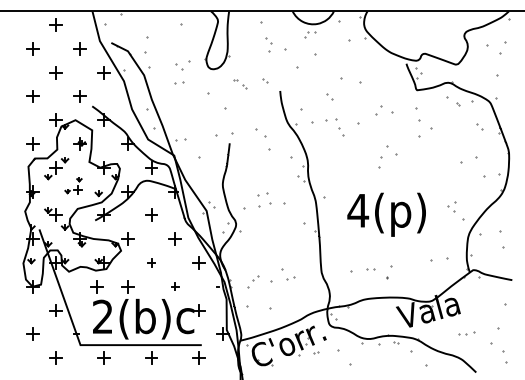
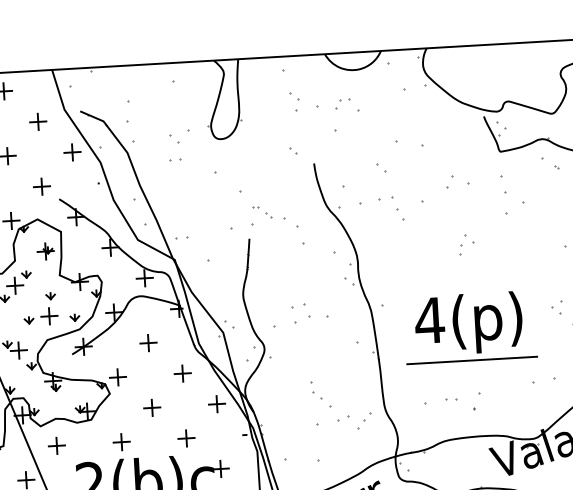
part: (310, 34) -> (343, 103), moved
part: (240, 84) -> (262, 212), moved
part: (388, 156) -> (466, 244), size x0.62
part: (73, 186) -> (39, 309), size x1.43
line: (387, 241) -> (472, 360), added
part: (272, 257) -> (316, 390), added
part: (151, 262) -> (152, 407), size x1.67
part: (253, 281) -> (364, 421), moved
part: (96, 286) -> (55, 445), moved
part: (174, 286) -> (185, 438), size x1.67

